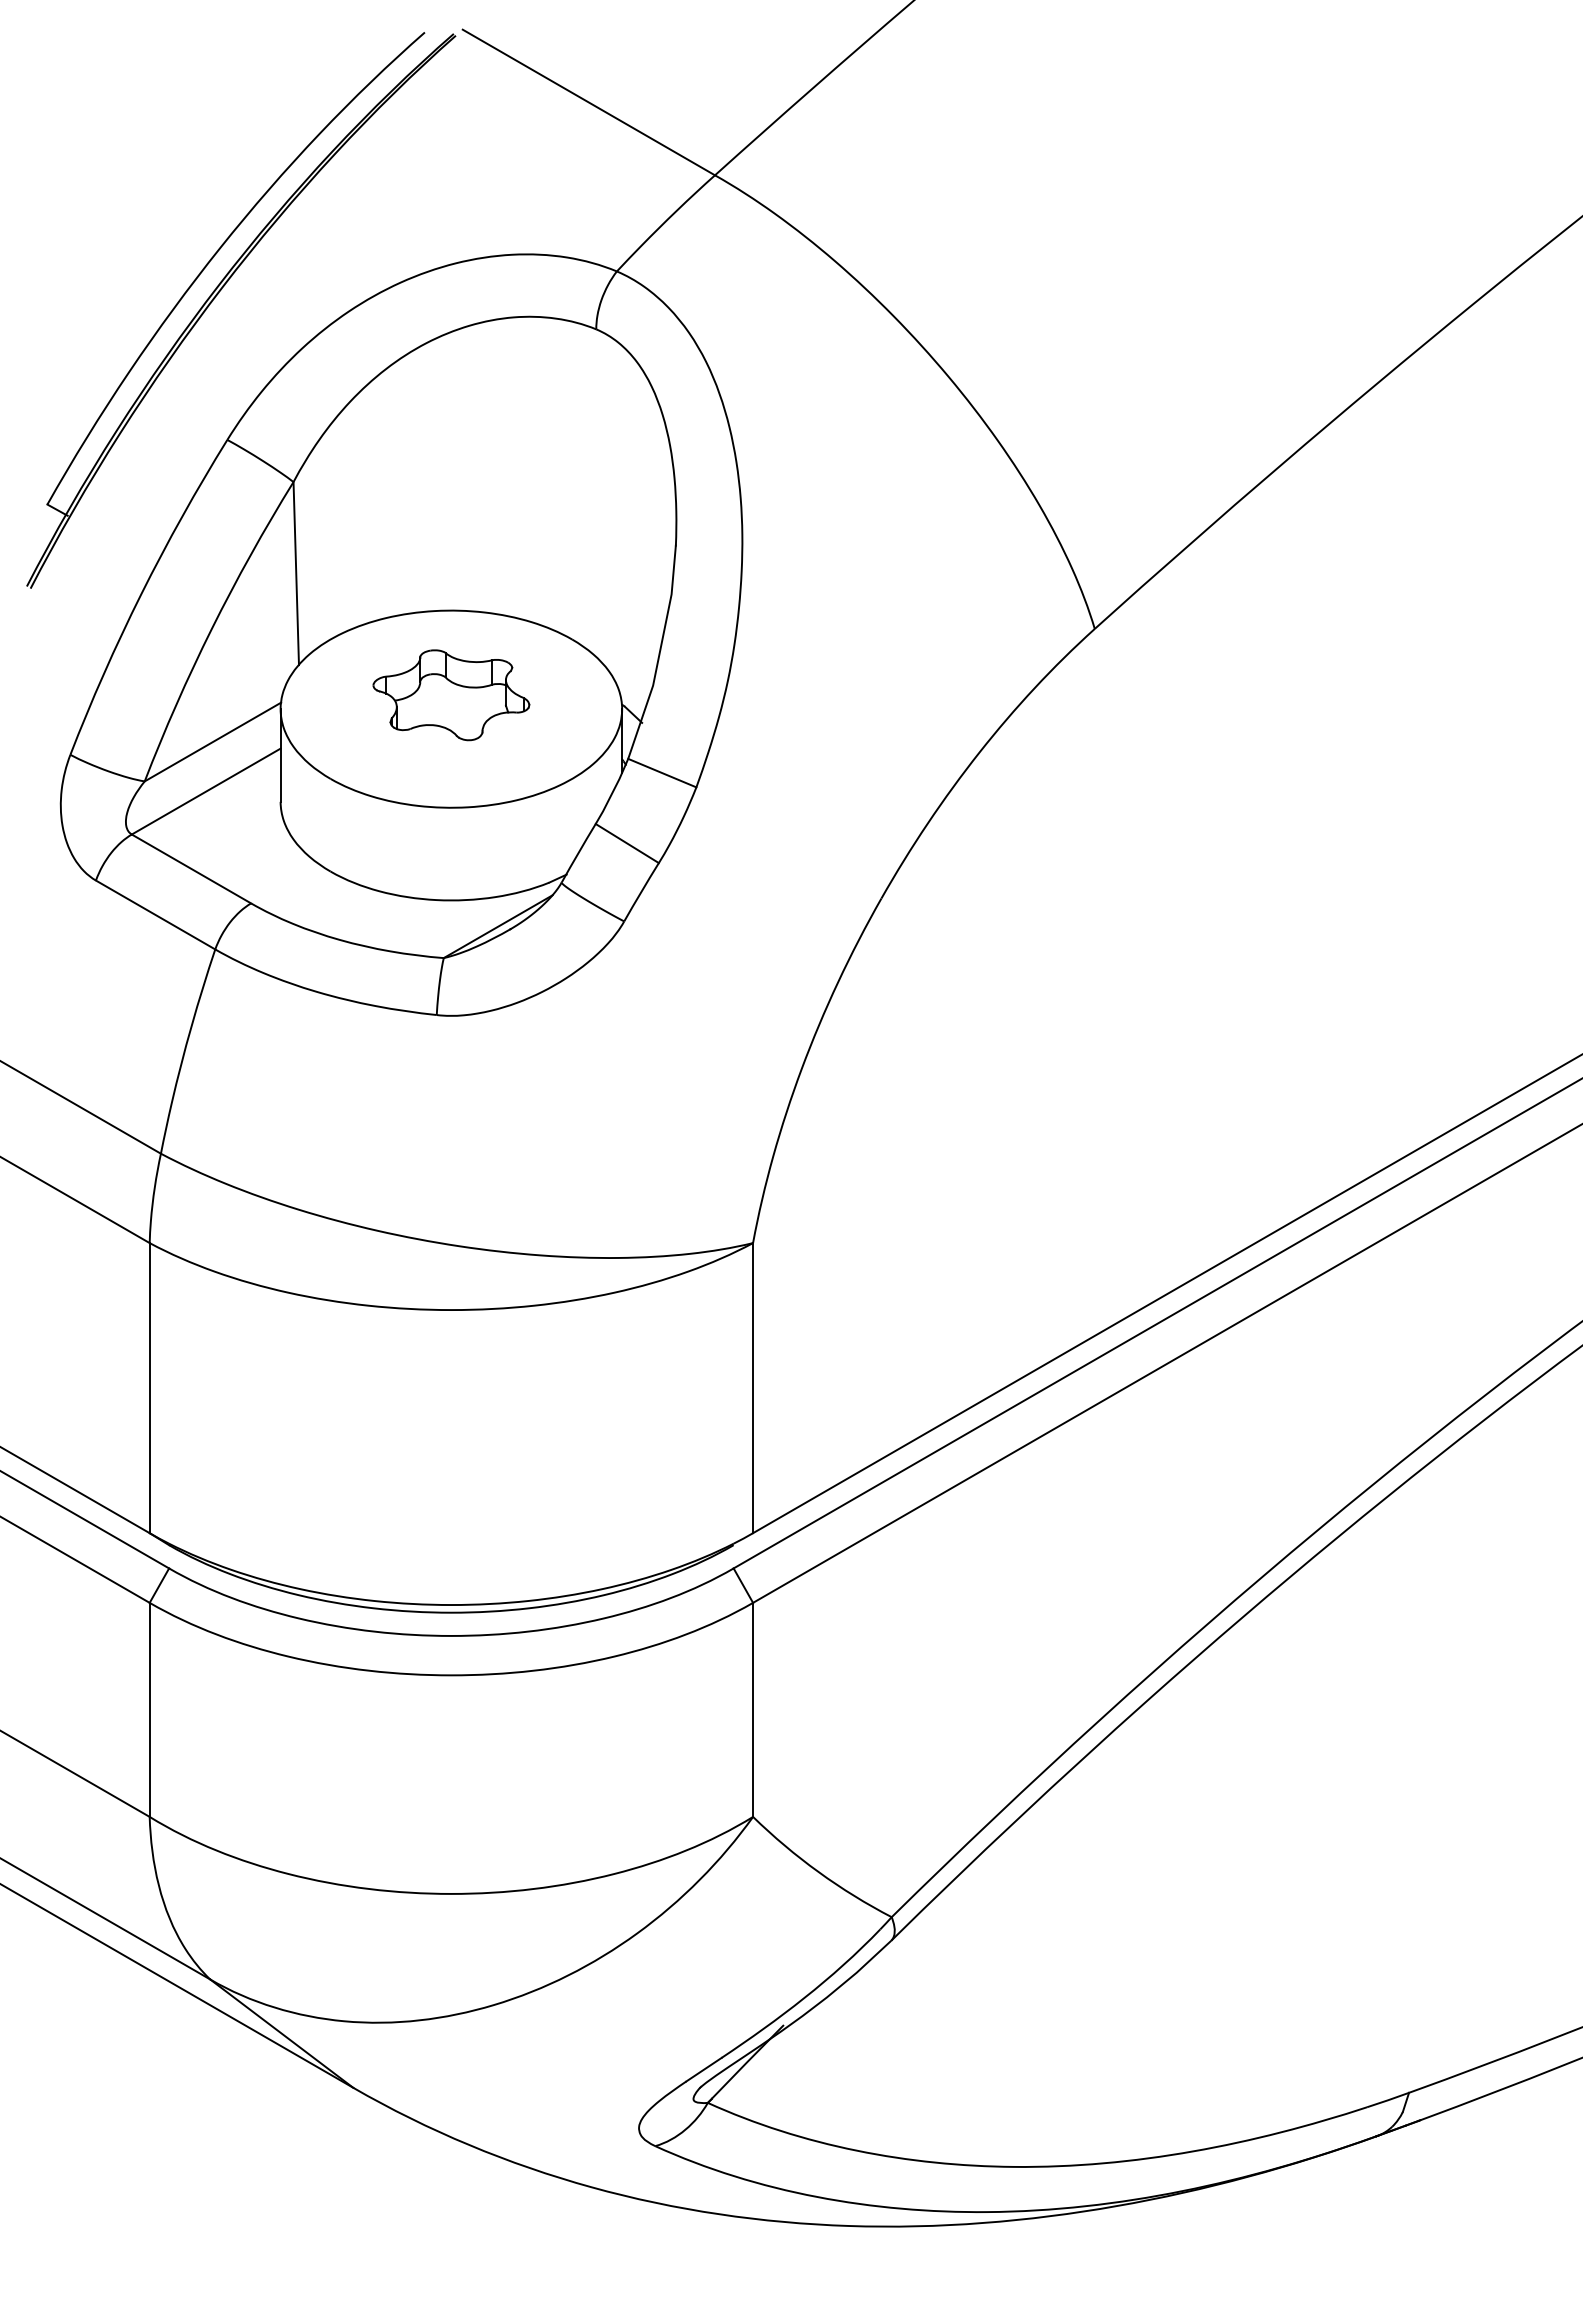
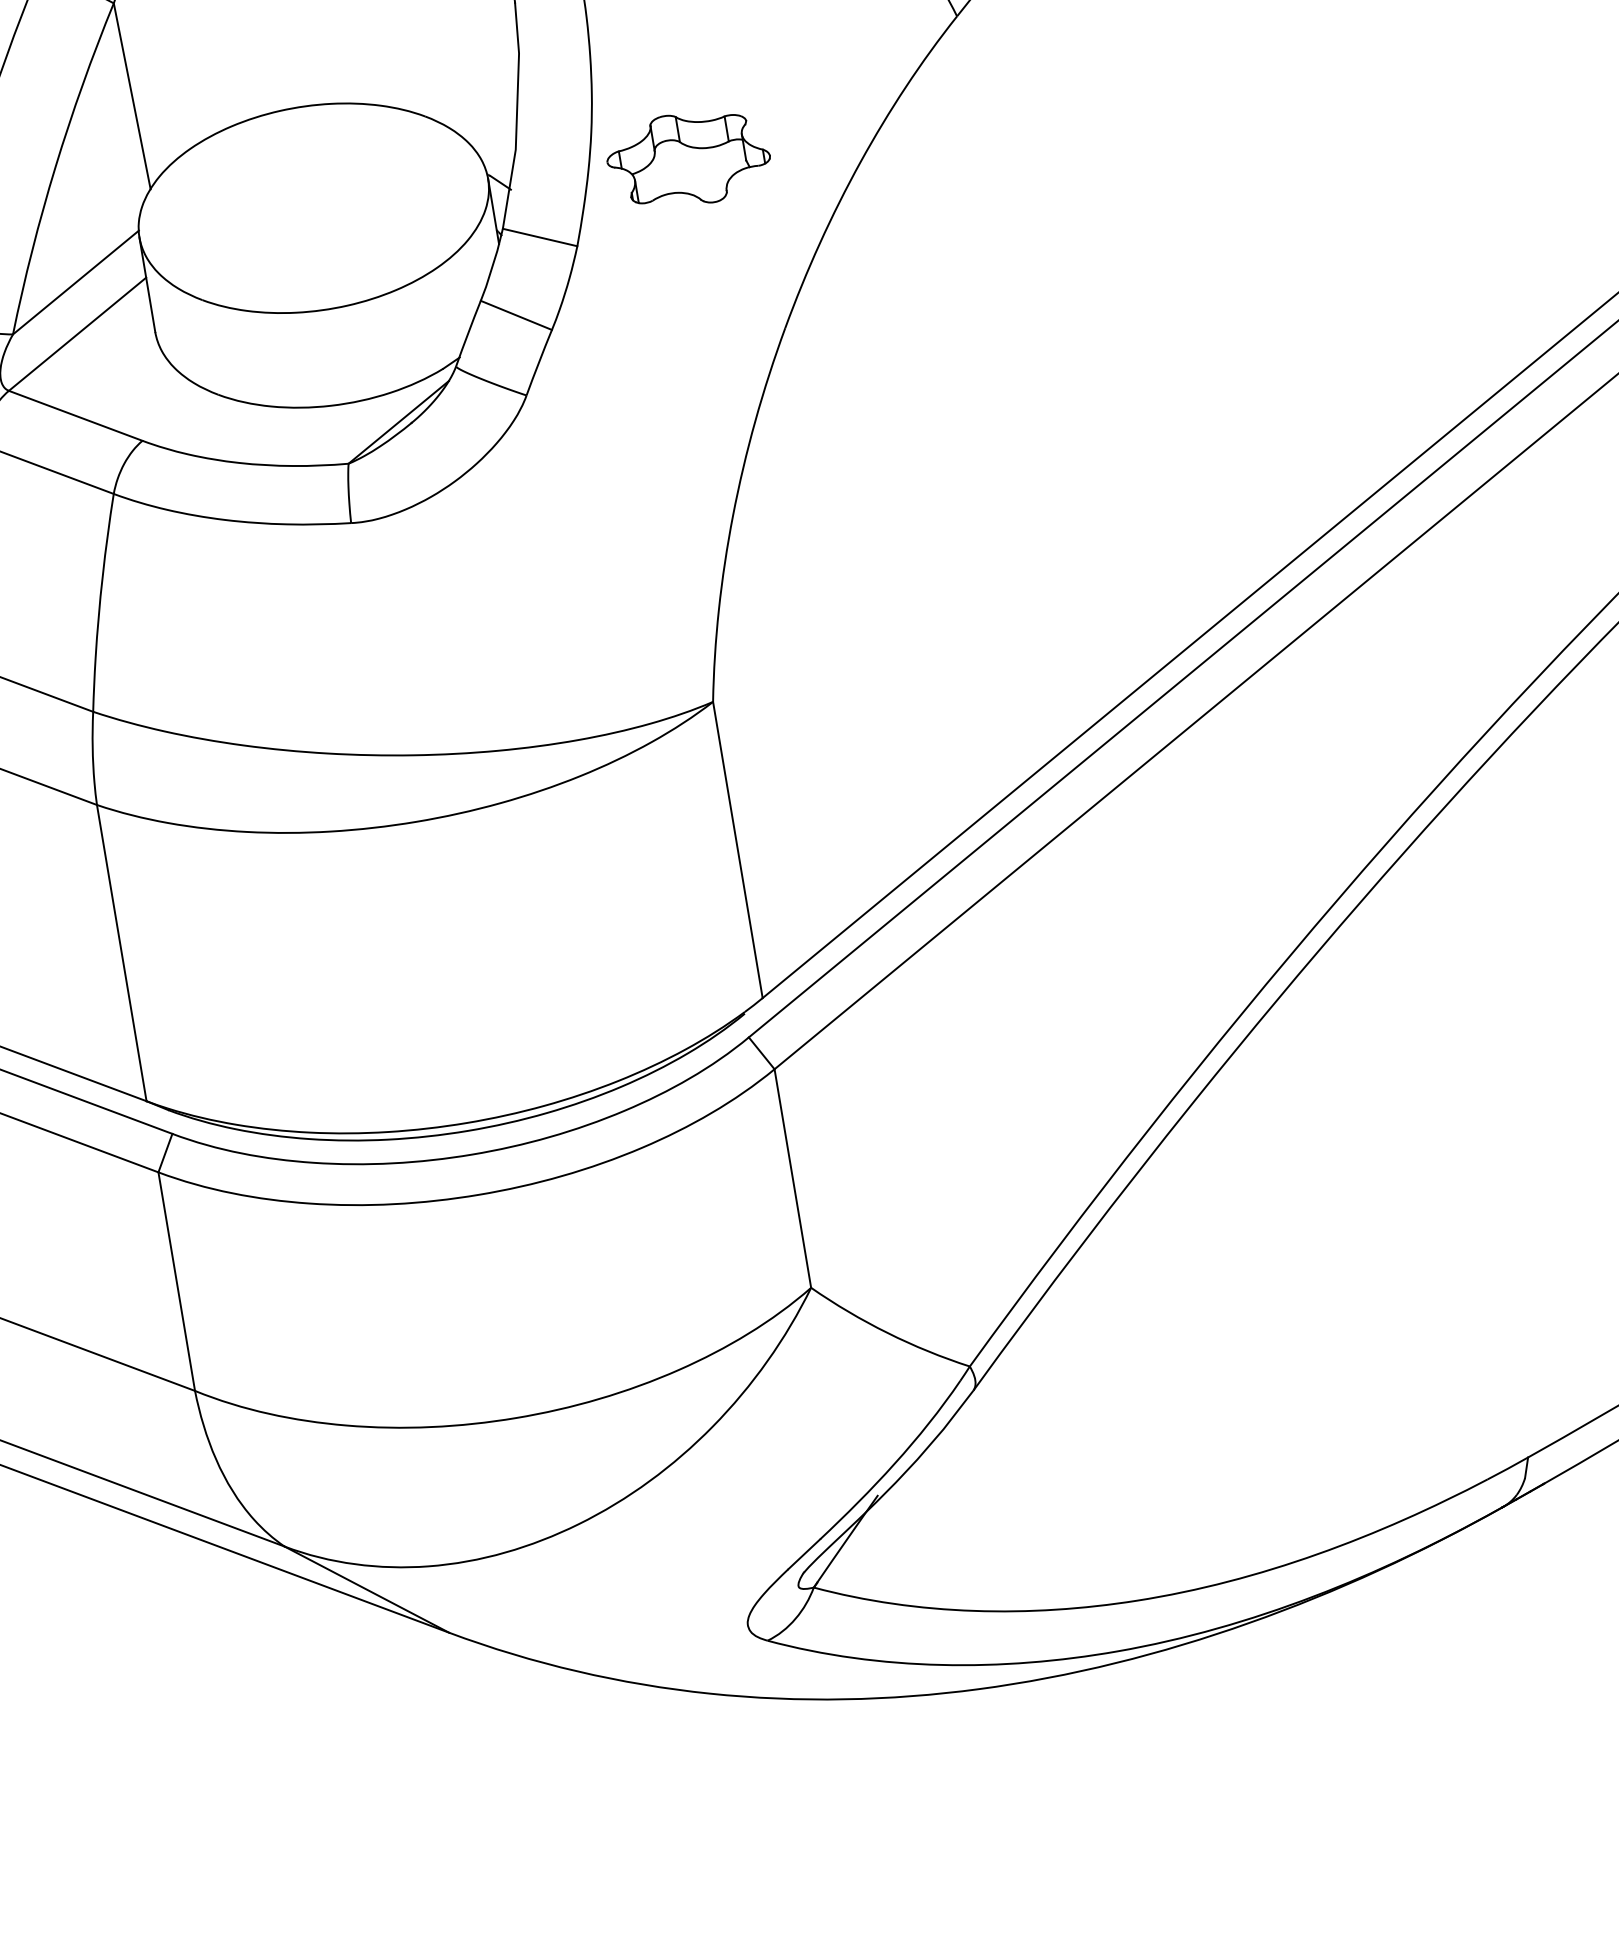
part: (451, 695) -> (688, 159), moved

